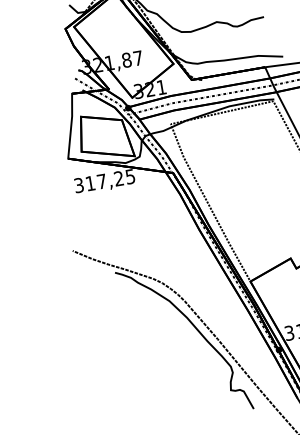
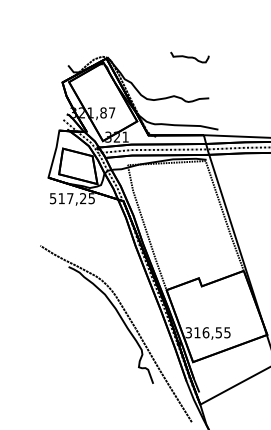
text: (79, 185) -> (53, 198), 317,25 -> 517,25

